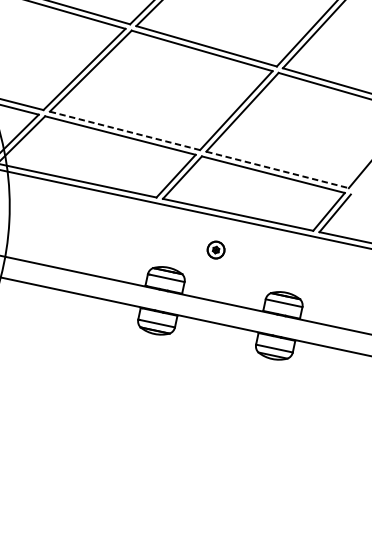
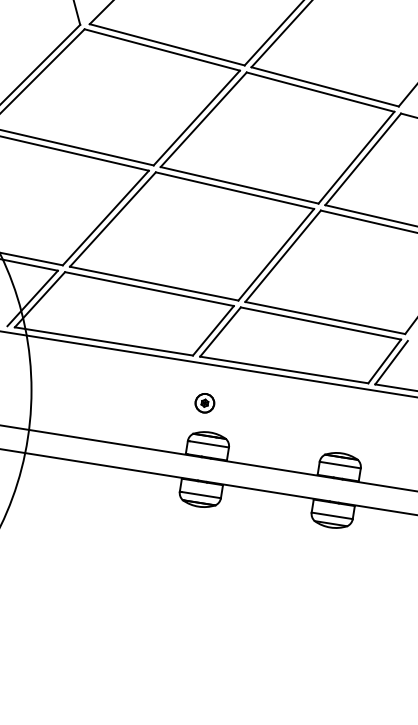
line: (125, 130) -> (154, 283), dashed -> solid
line: (277, 170) -> (325, 318), dashed -> solid
part: (215, 250) -> (204, 403), moved

